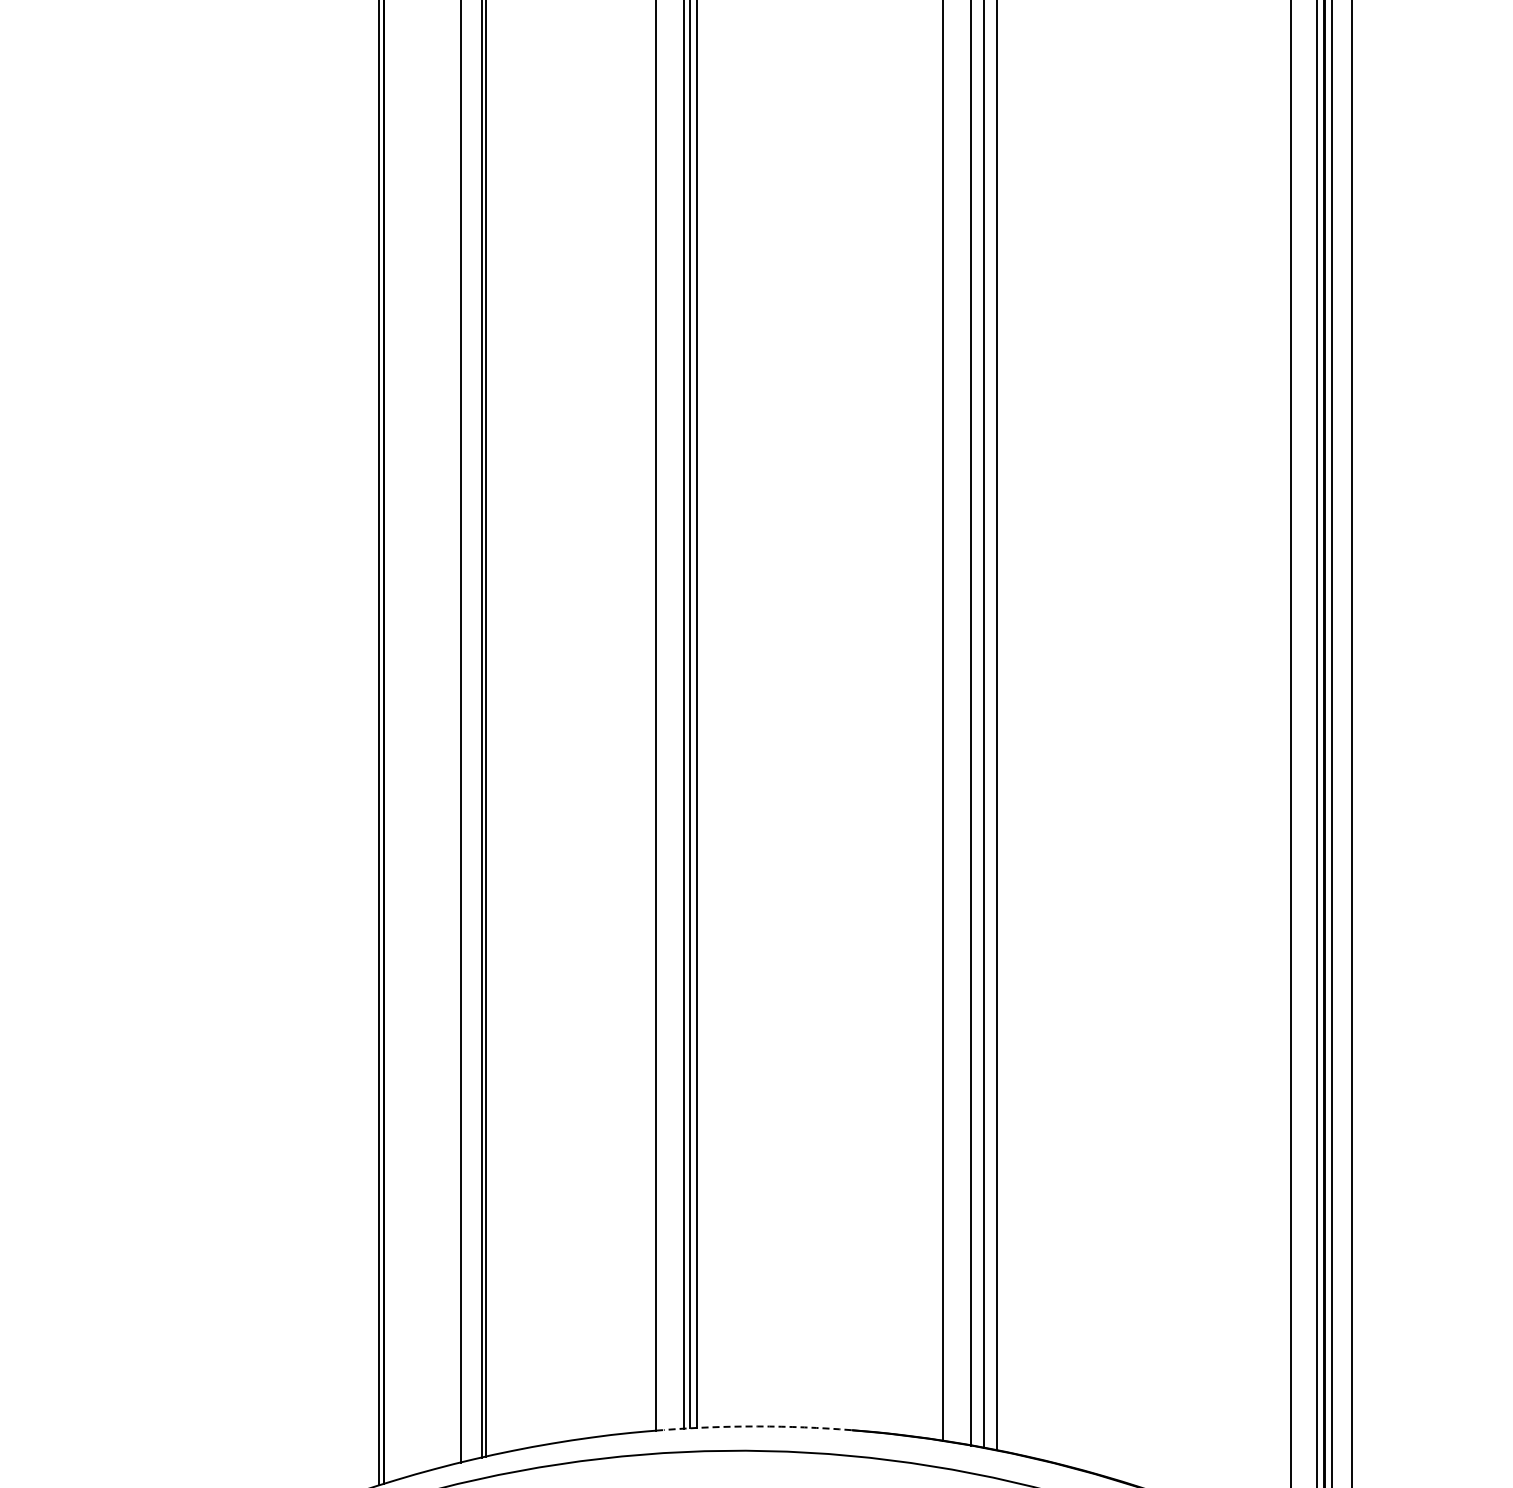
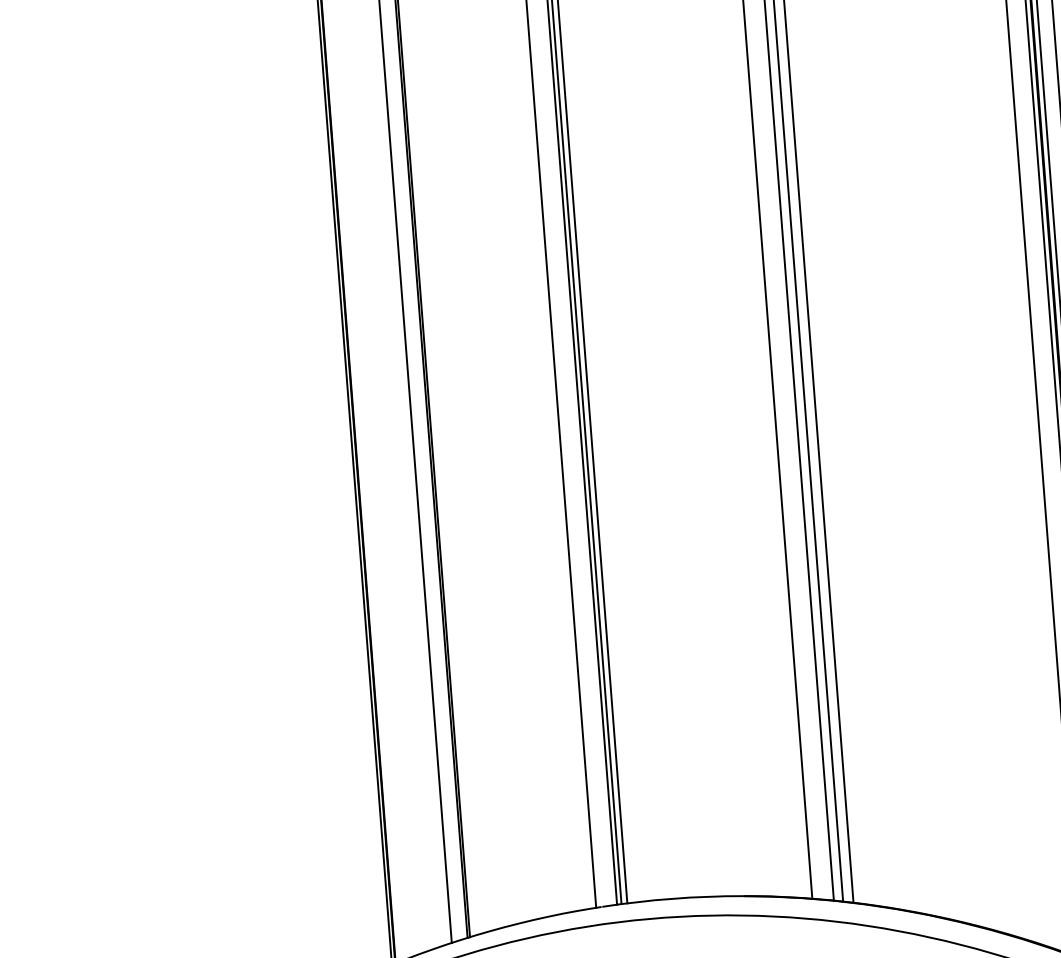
arc: (757, 1426) -> (672, 898), dashed -> solid

